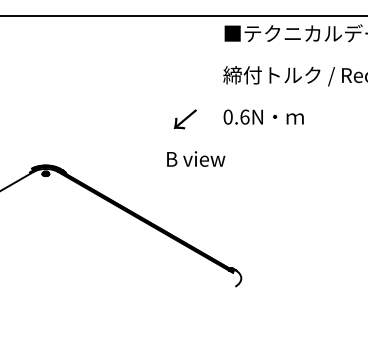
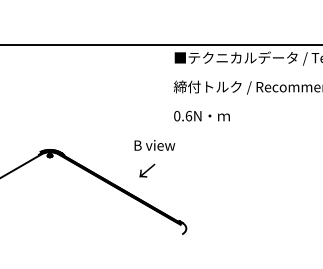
text: (185, 119) -> (147, 170), moved

